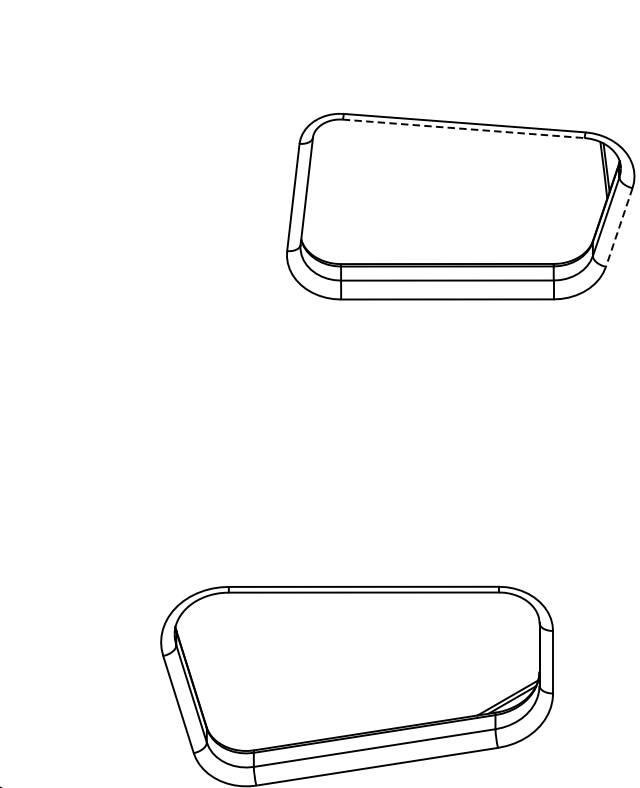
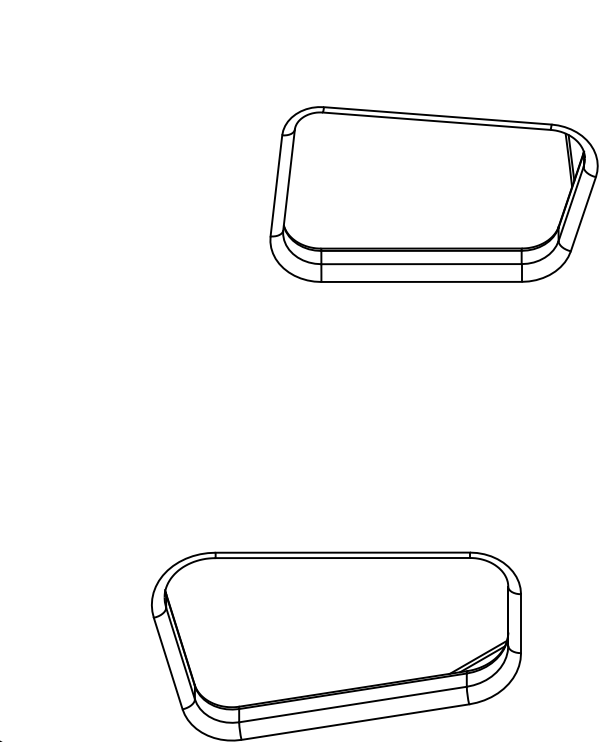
line: (464, 129) -> (437, 121), dashed -> solid
line: (619, 227) -> (583, 214), dashed -> solid

